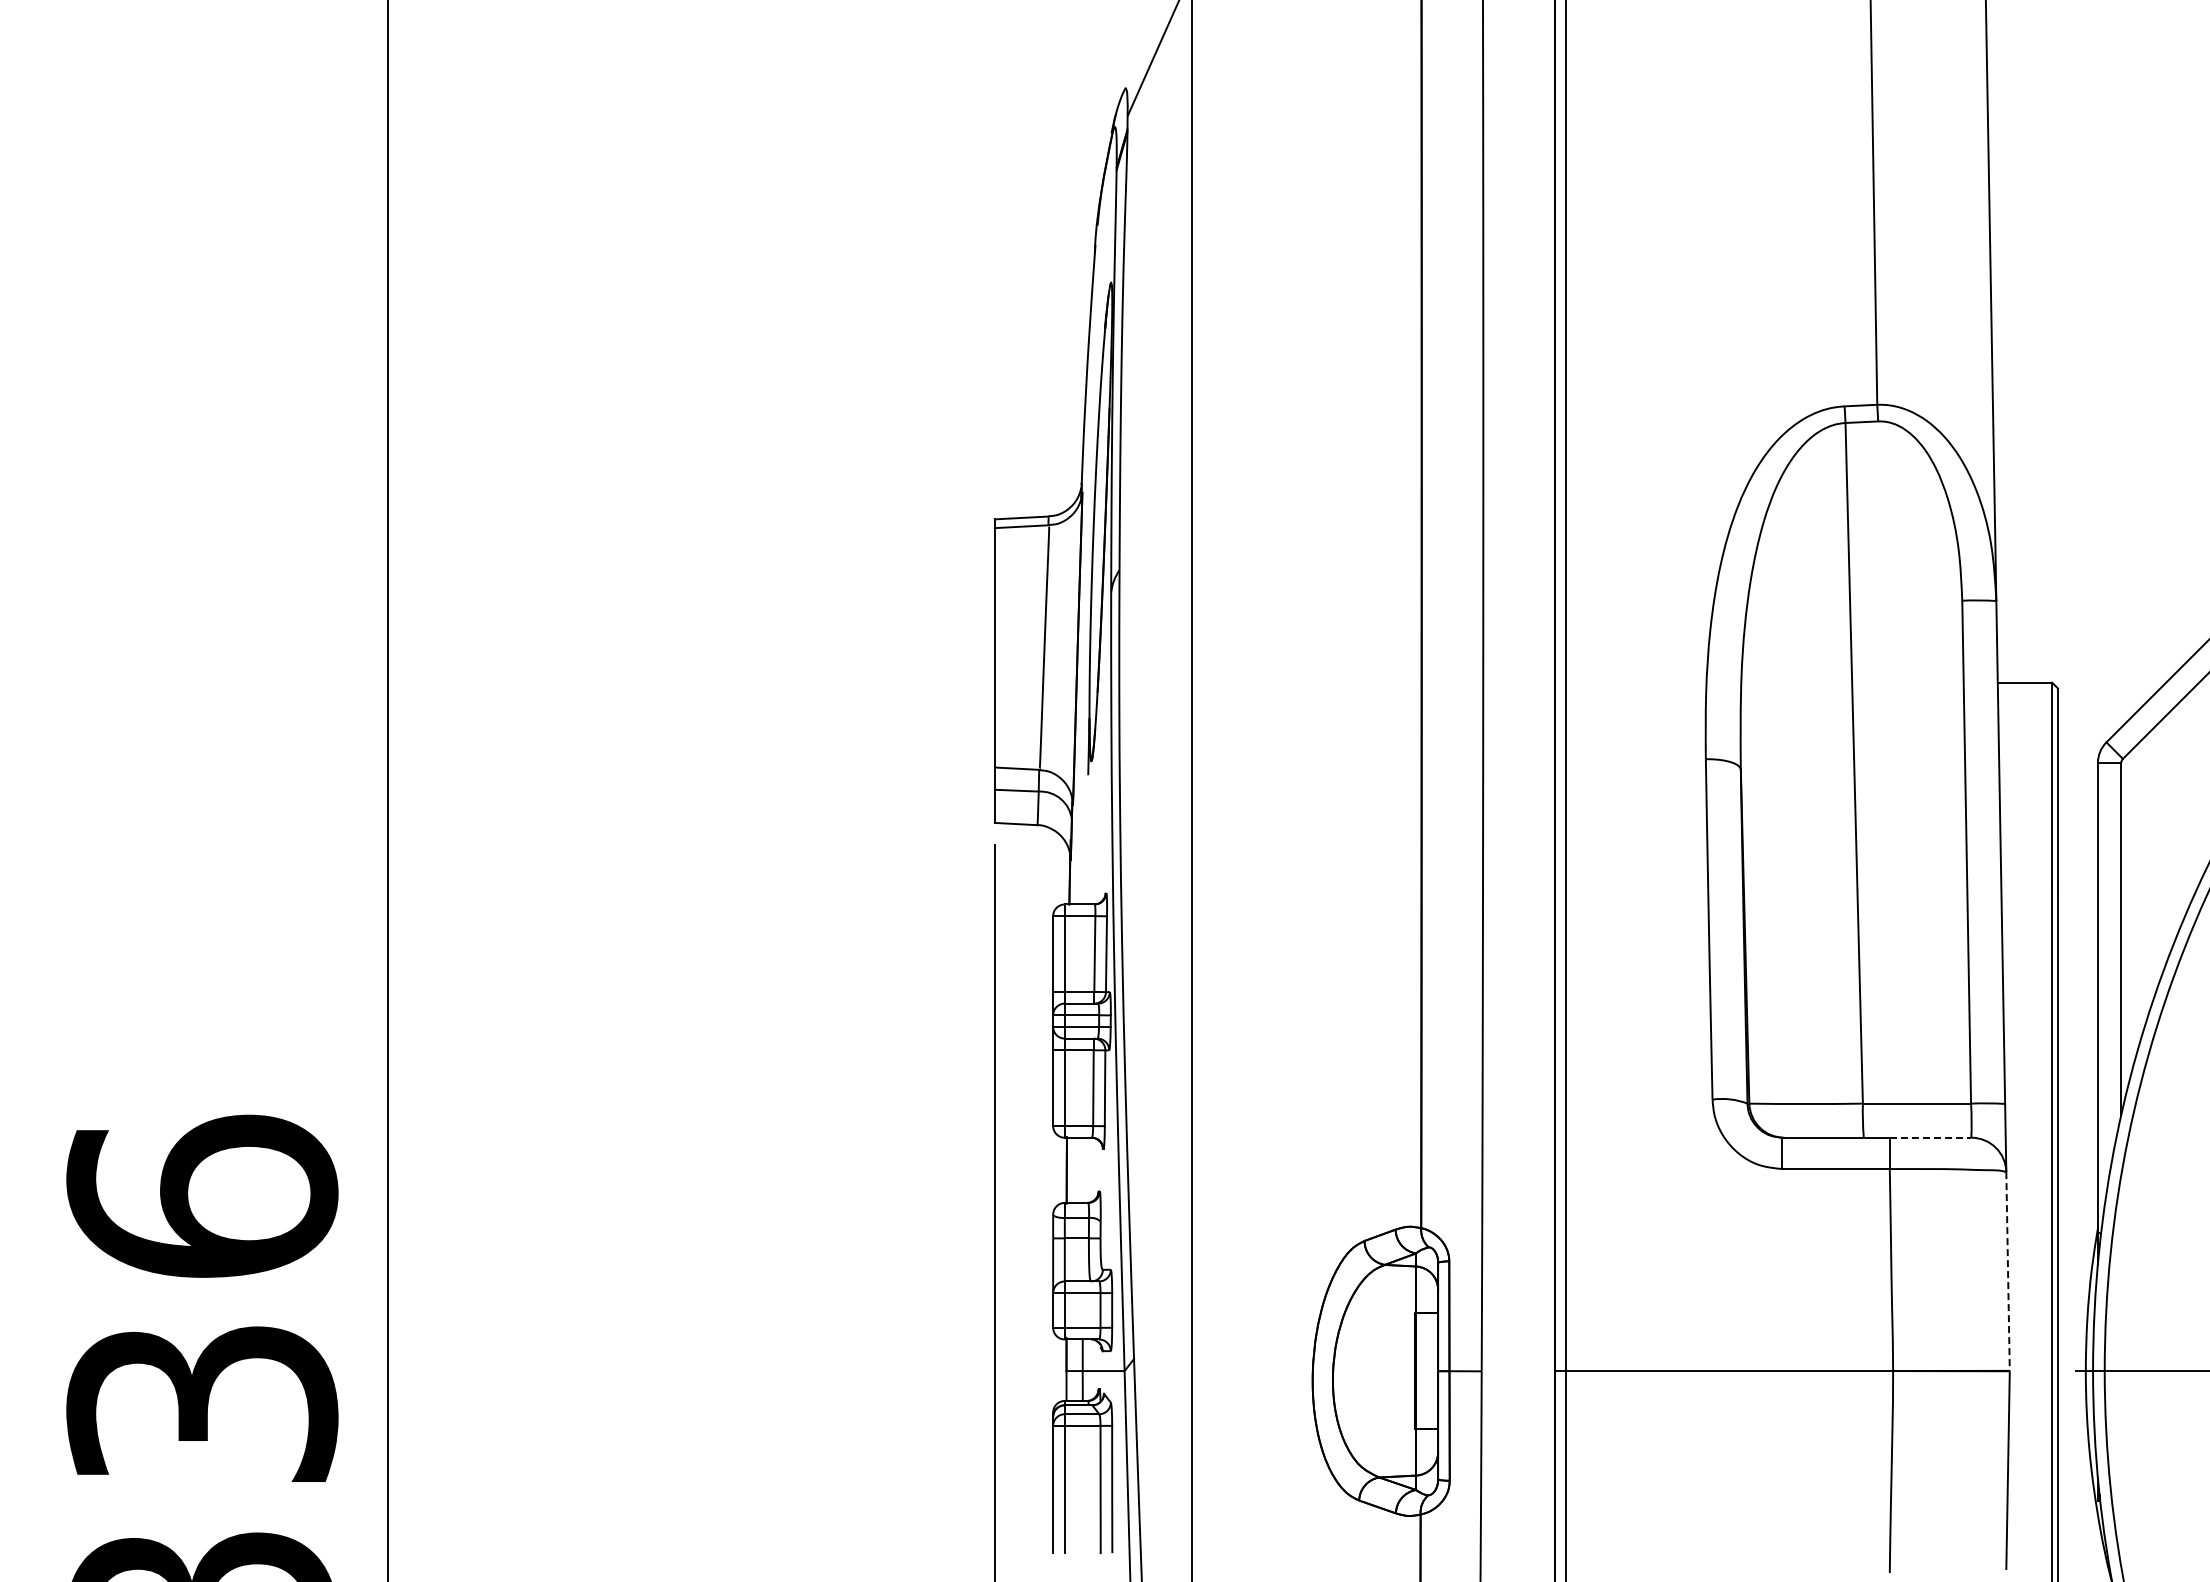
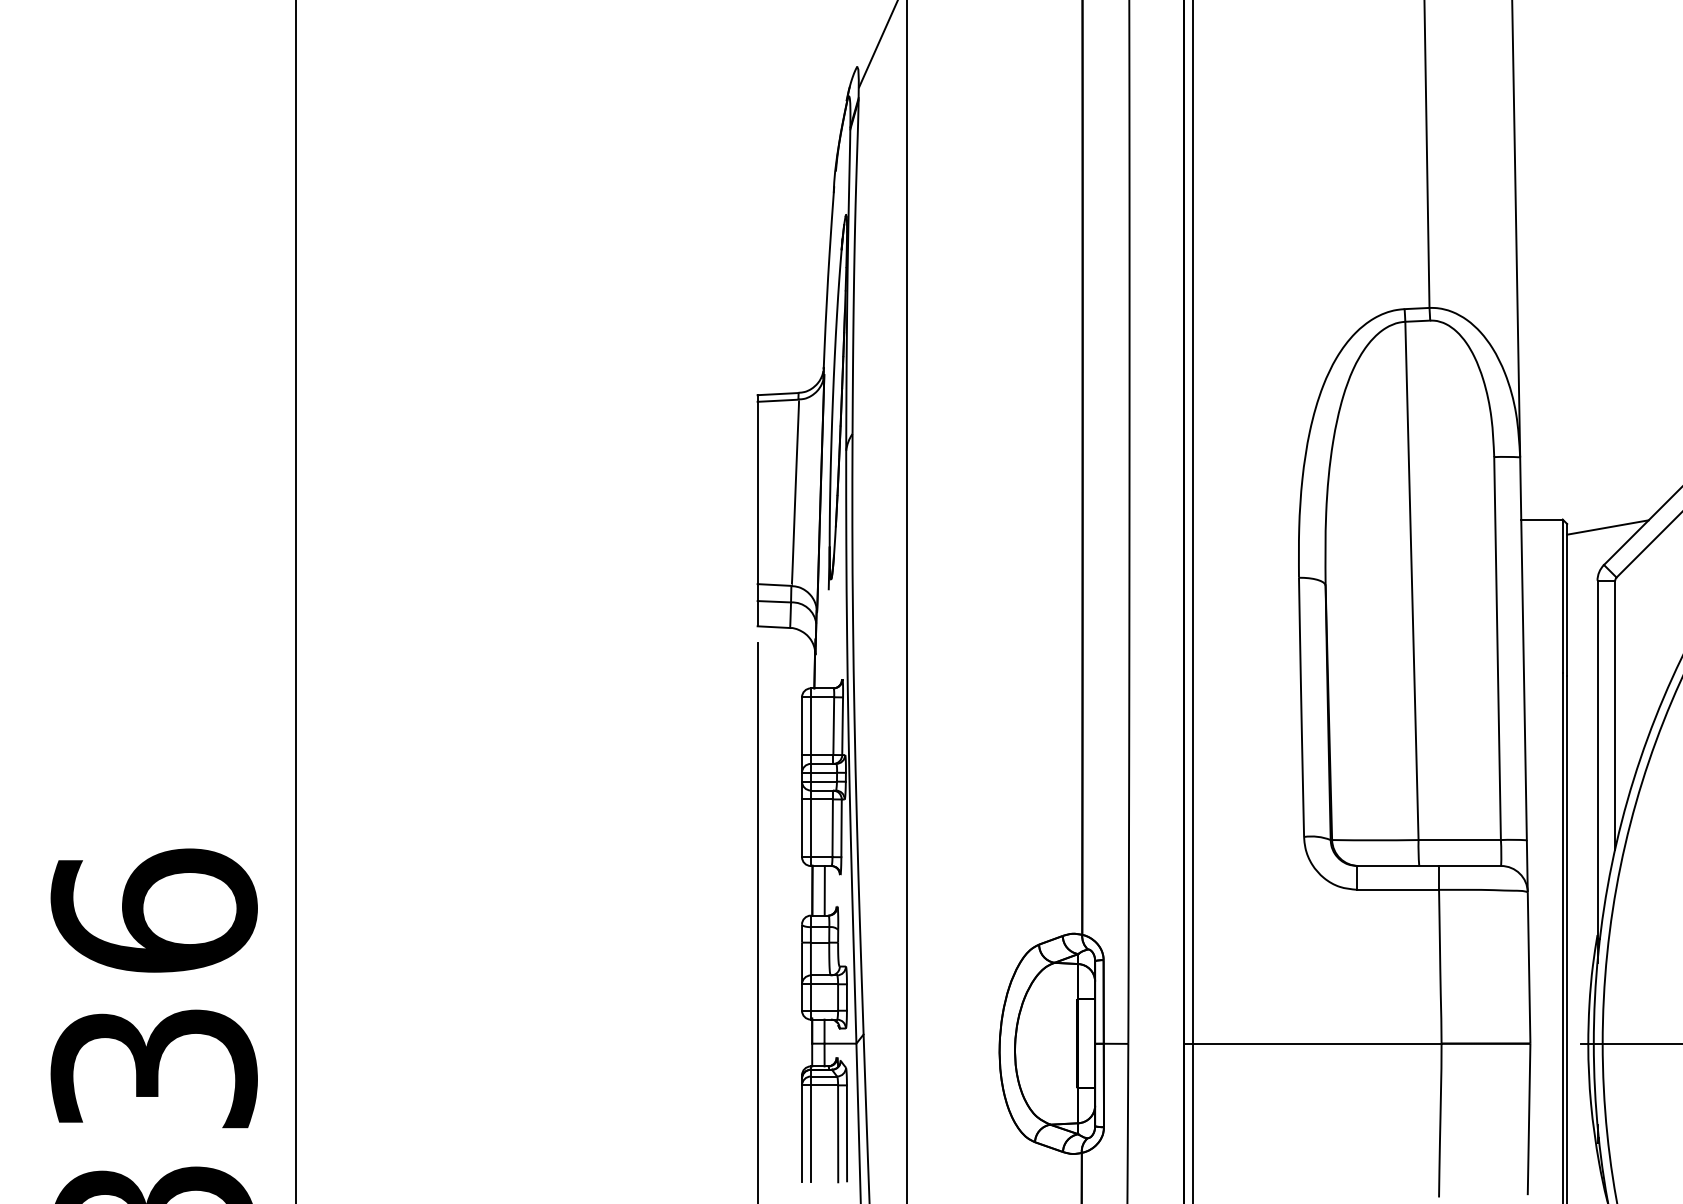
line: (2111, 692) -> (1607, 527), added
line: (1930, 1137) -> (1470, 865), dashed -> solid
line: (1082, 1169) -> (824, 890), added
line: (2008, 1271) -> (1529, 967), dashed -> solid

